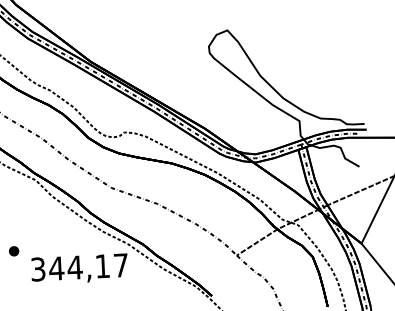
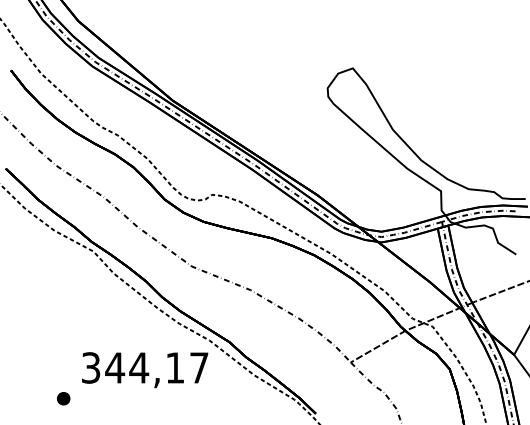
part: (13, 251) -> (63, 398), moved

